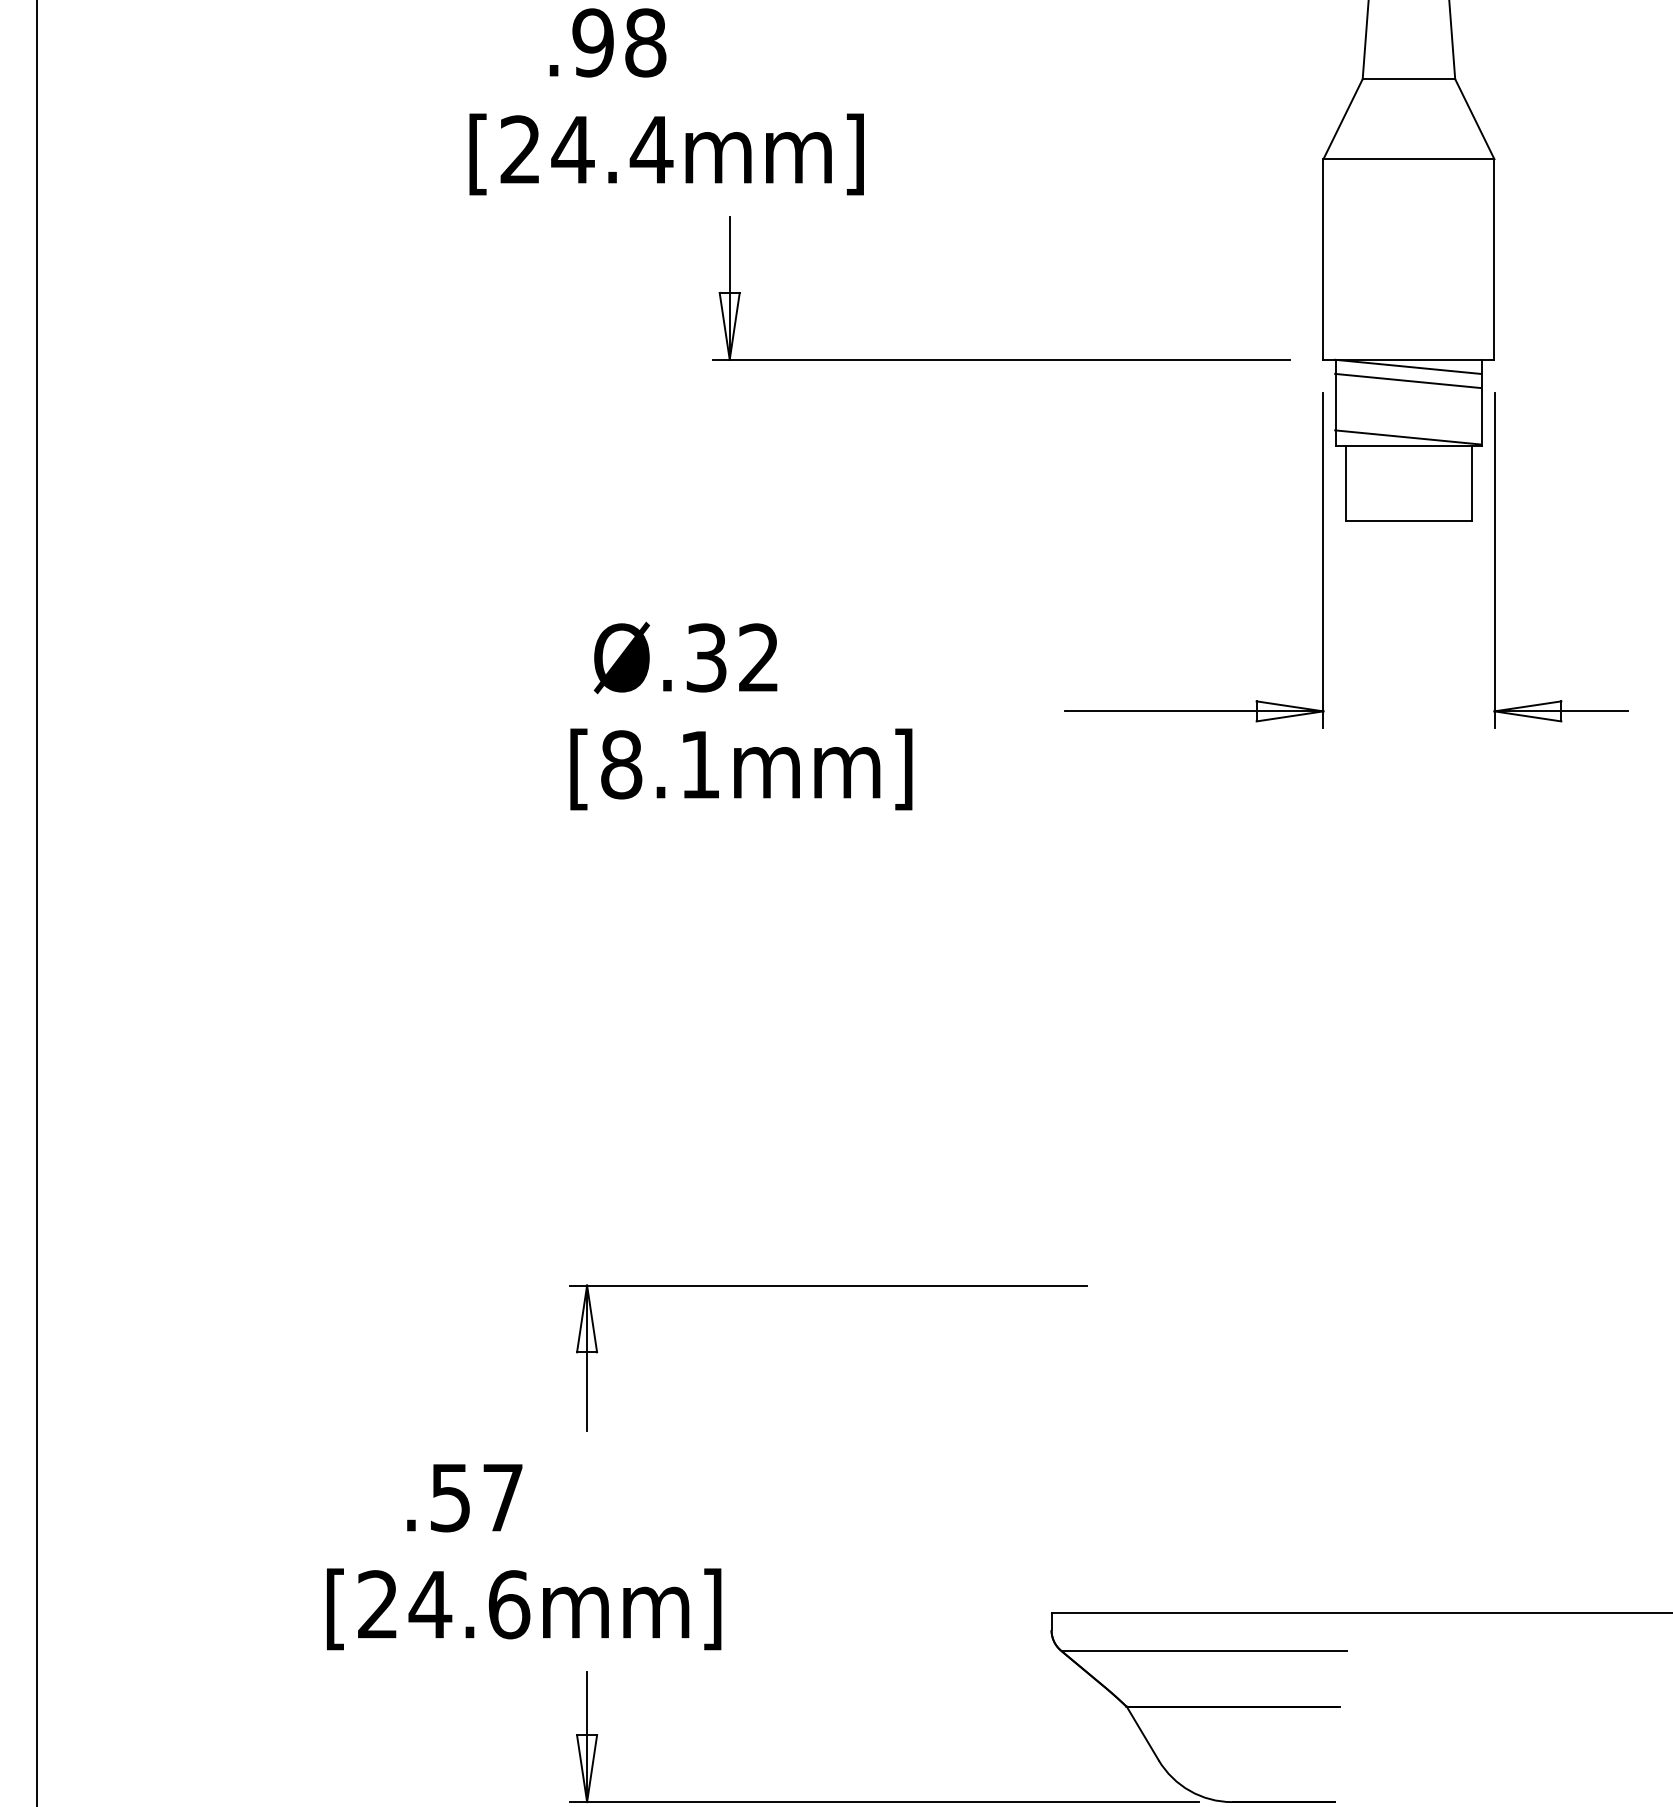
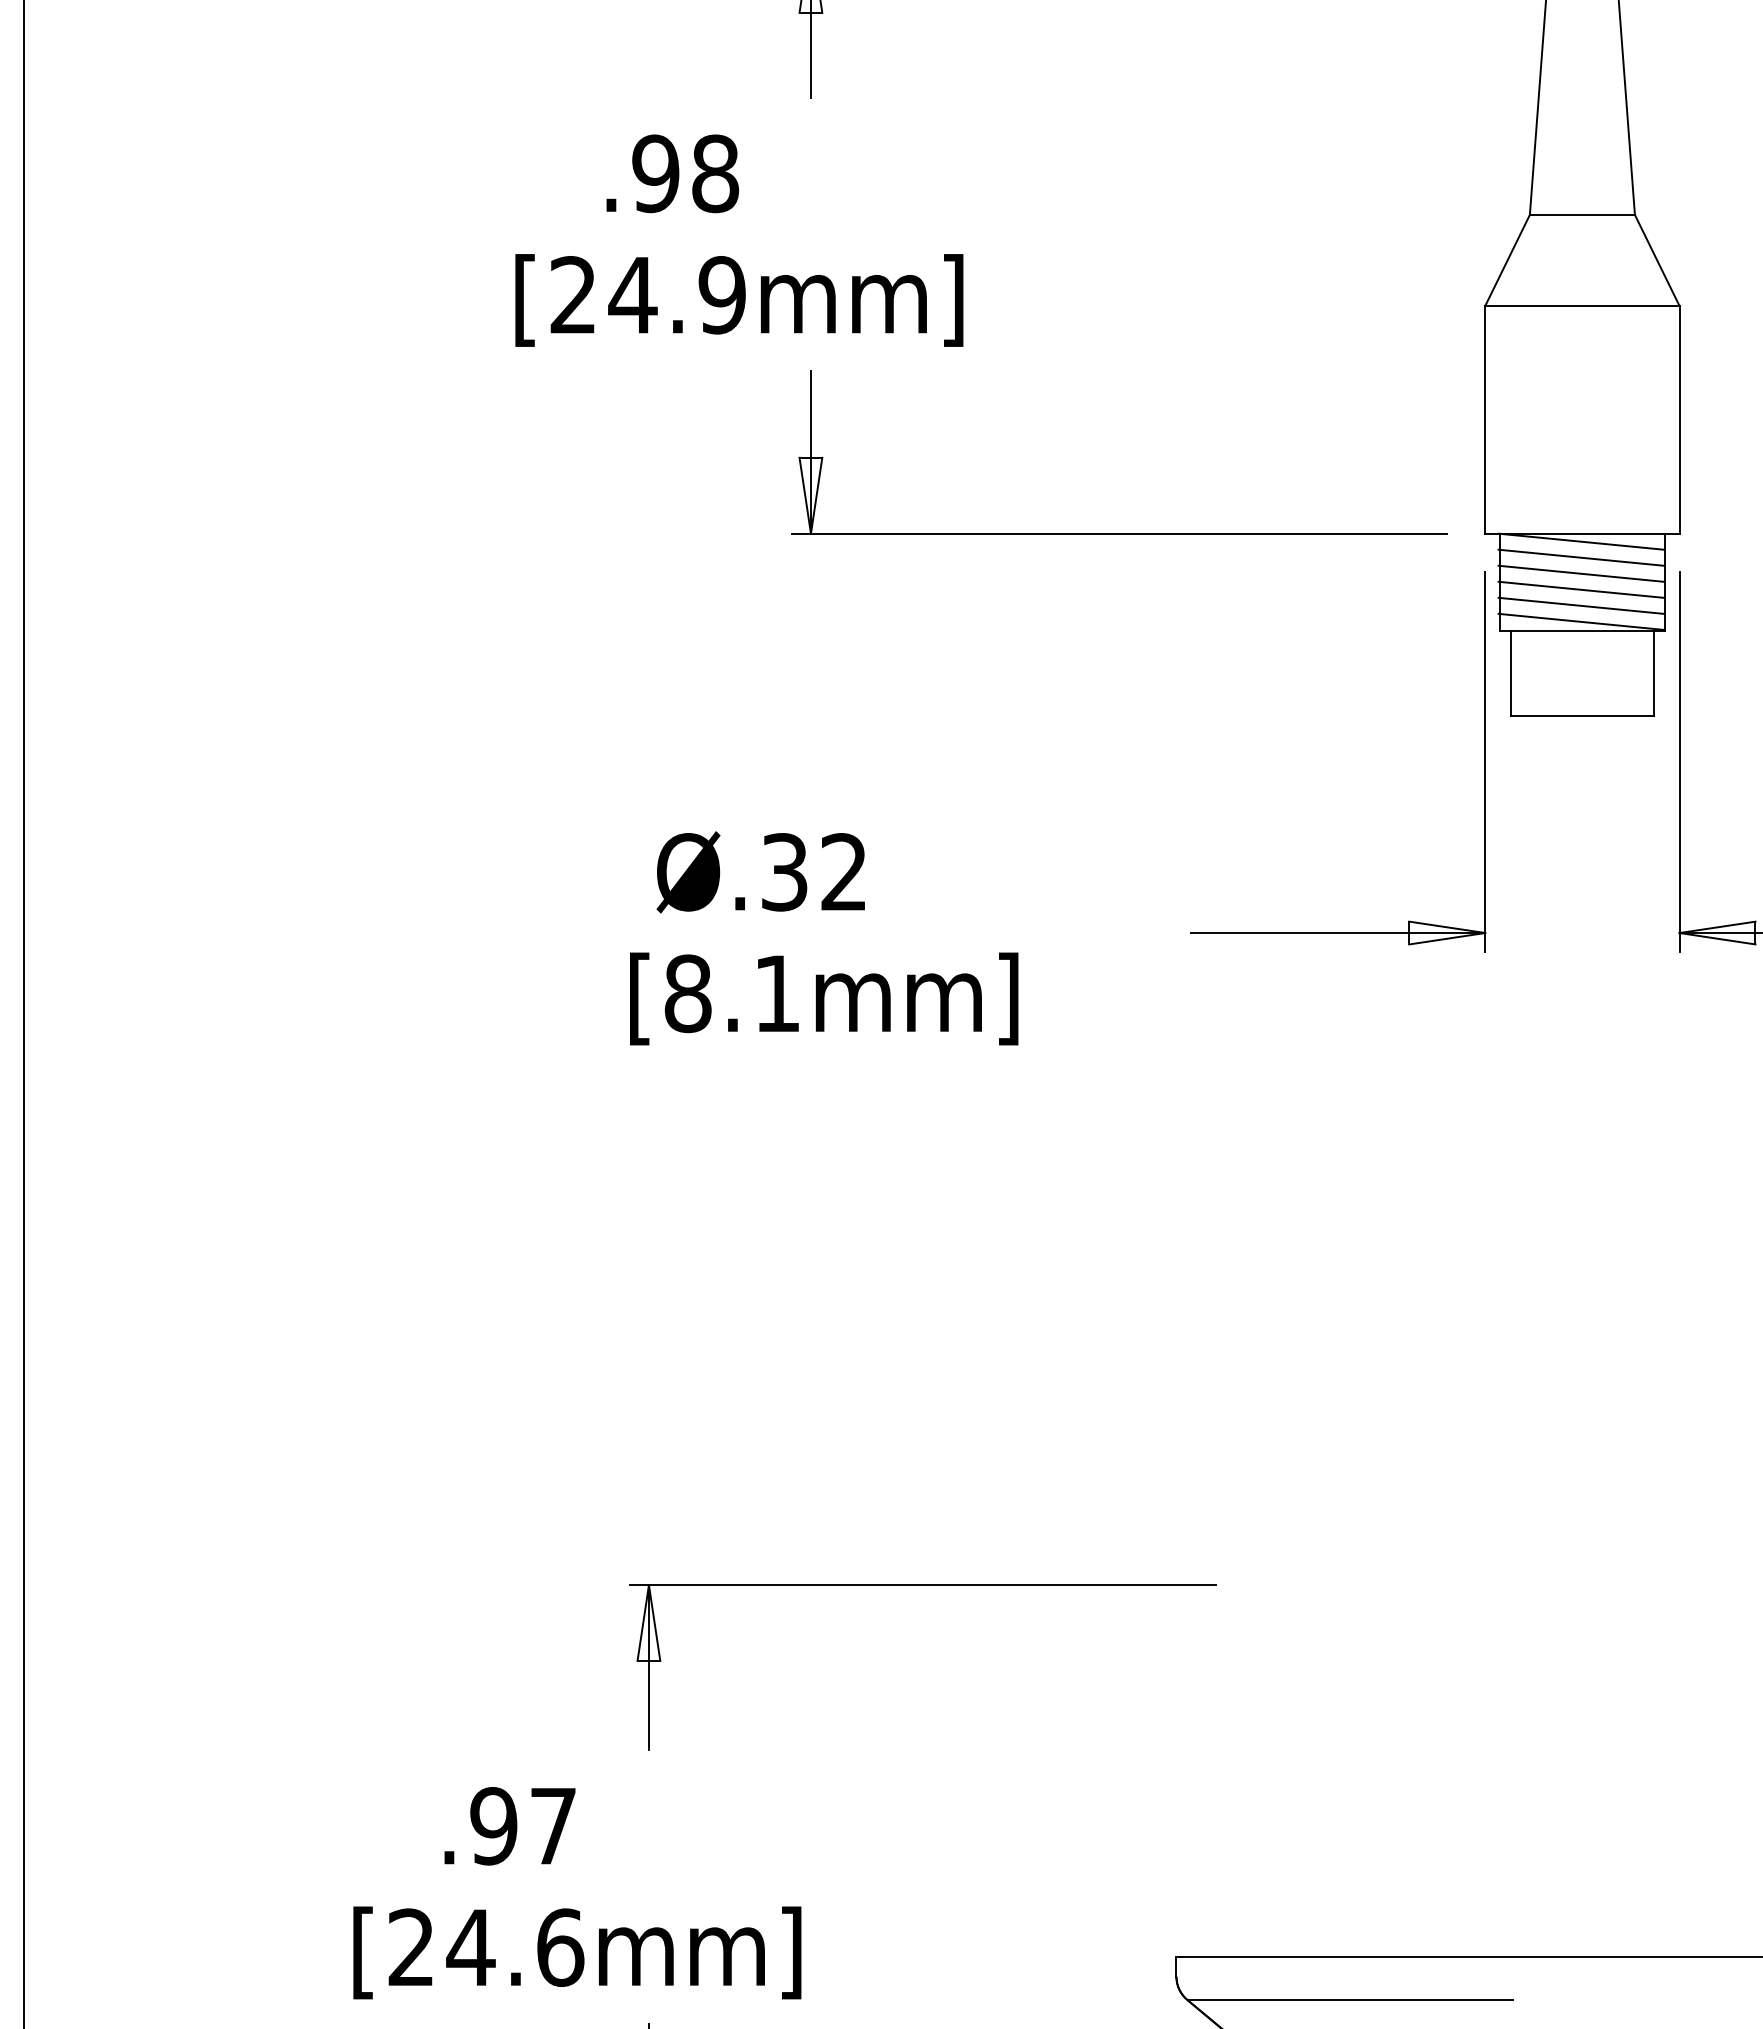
text: (651, 149) -> (722, 294), [24.4mm] -> [24.9mm]
line: (1407, 395) -> (1580, 574), added
line: (1407, 409) -> (1580, 590), added
line: (1407, 423) -> (1580, 606), added
text: (450, 1497) -> (493, 1825), .57 -> .97

